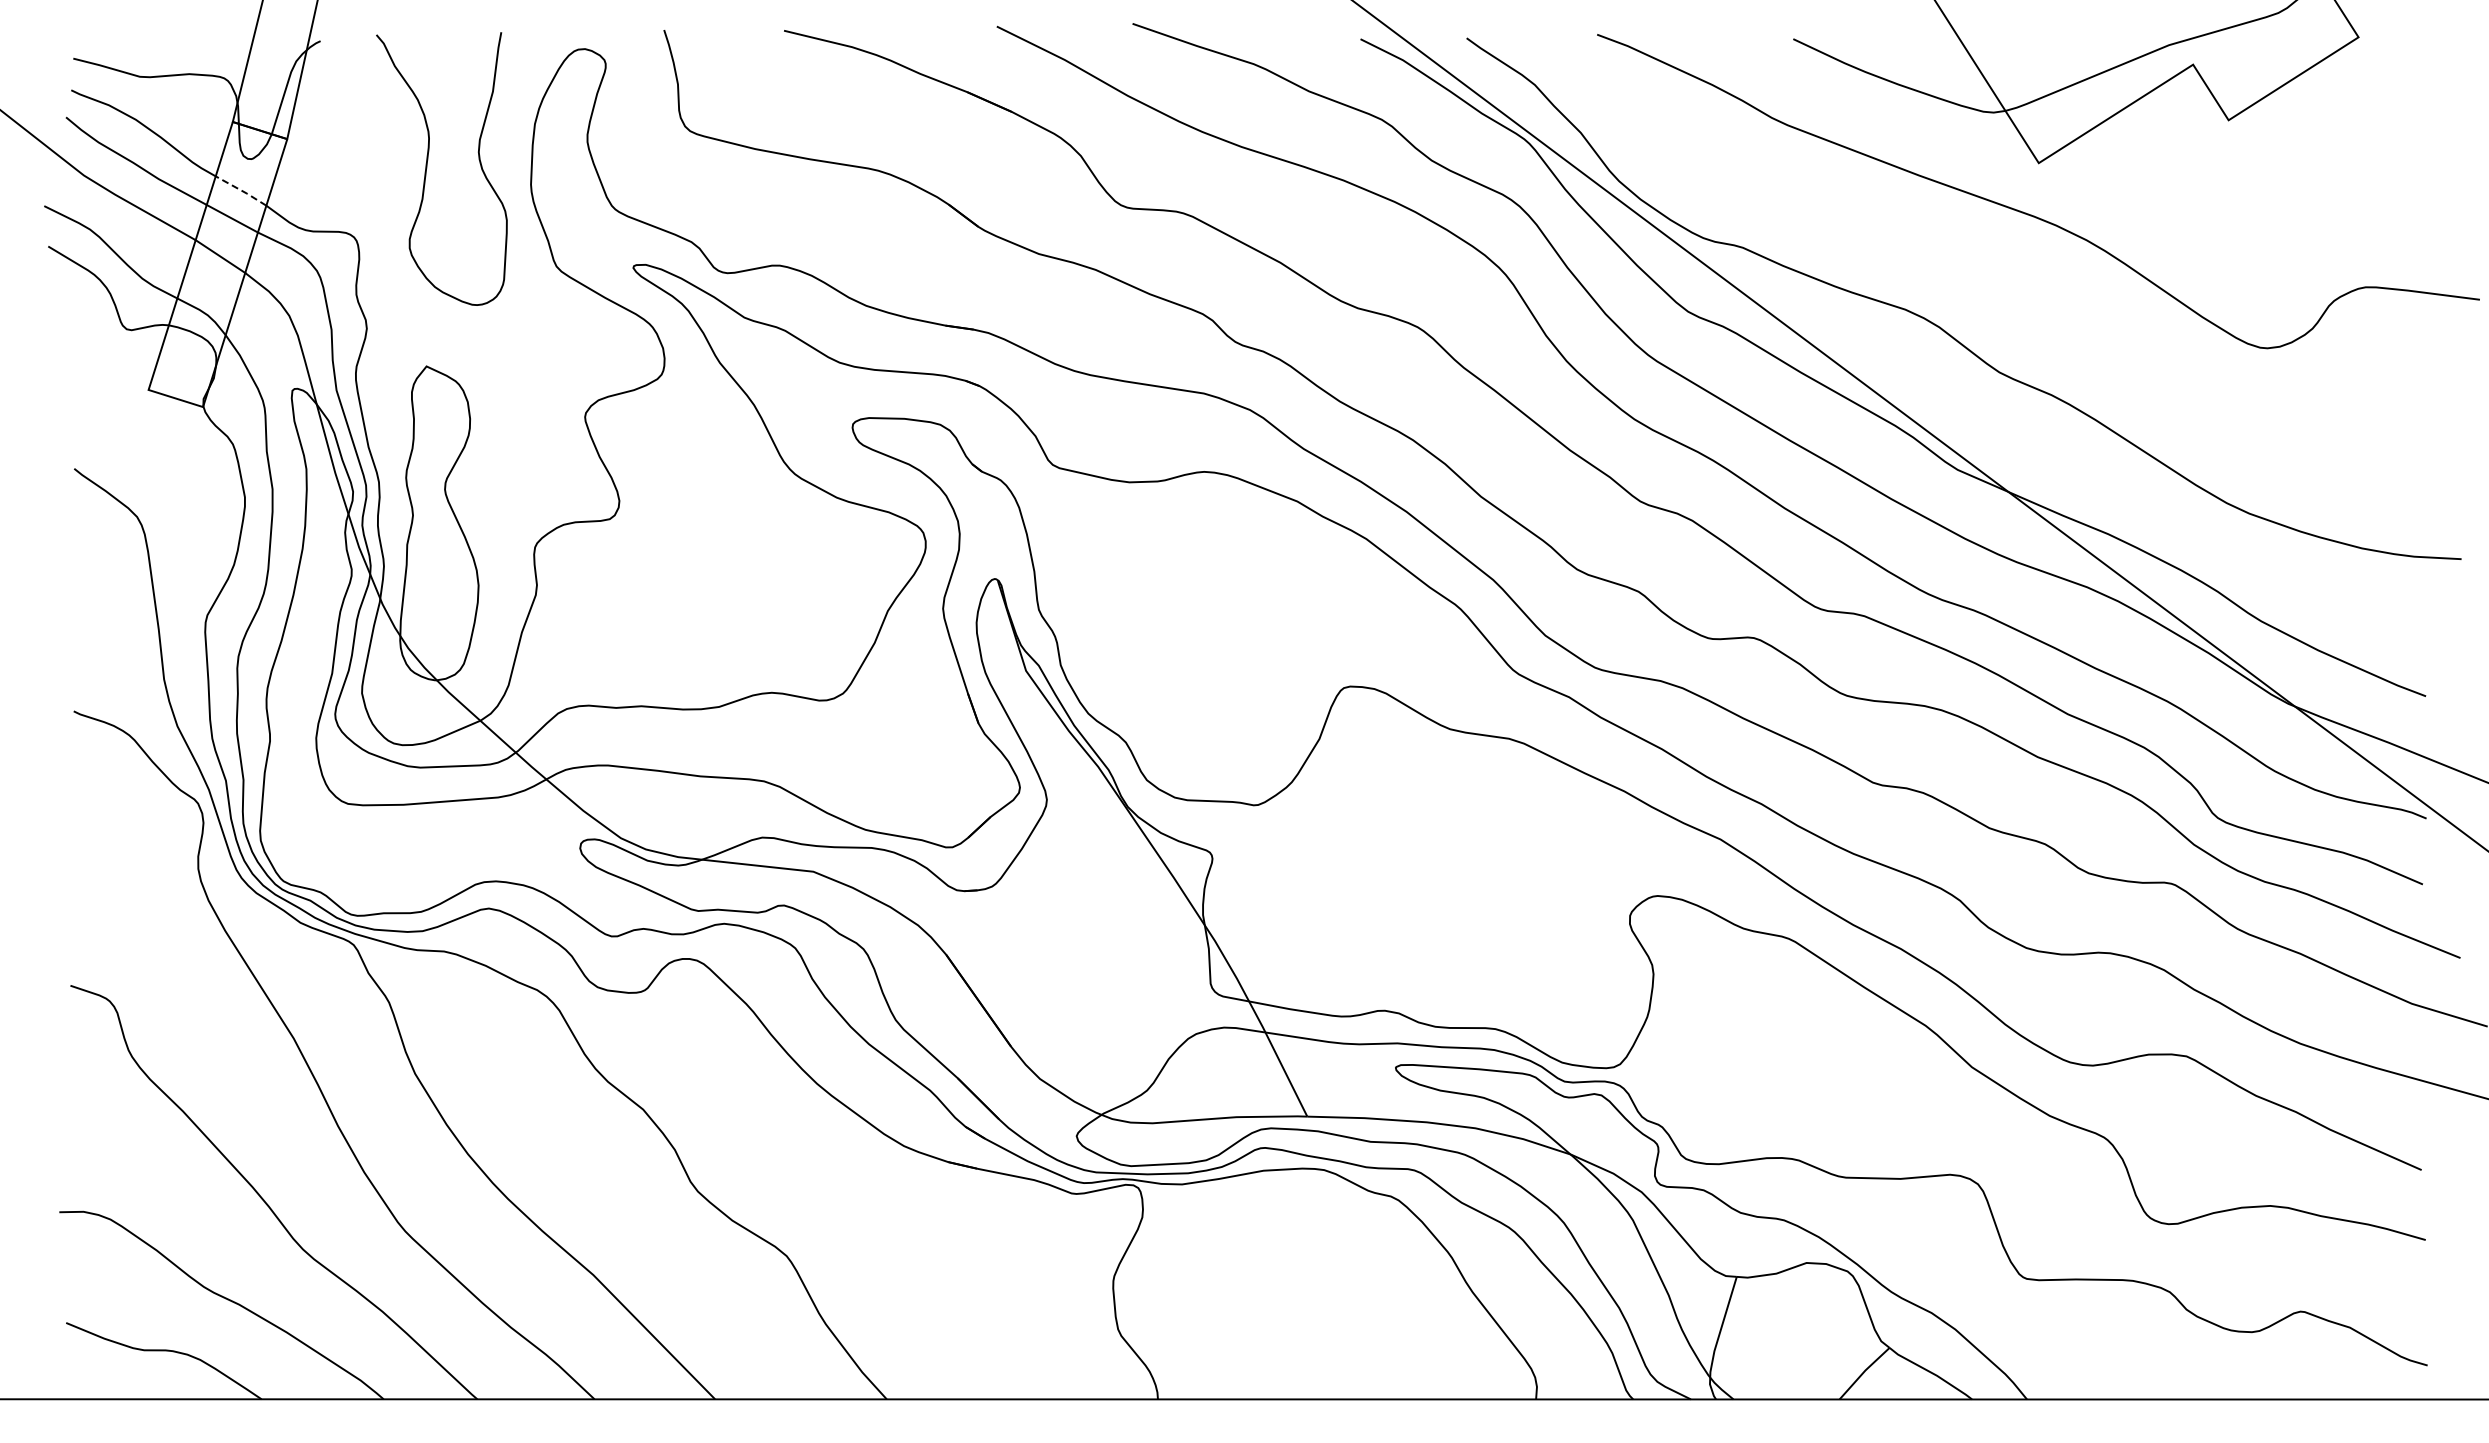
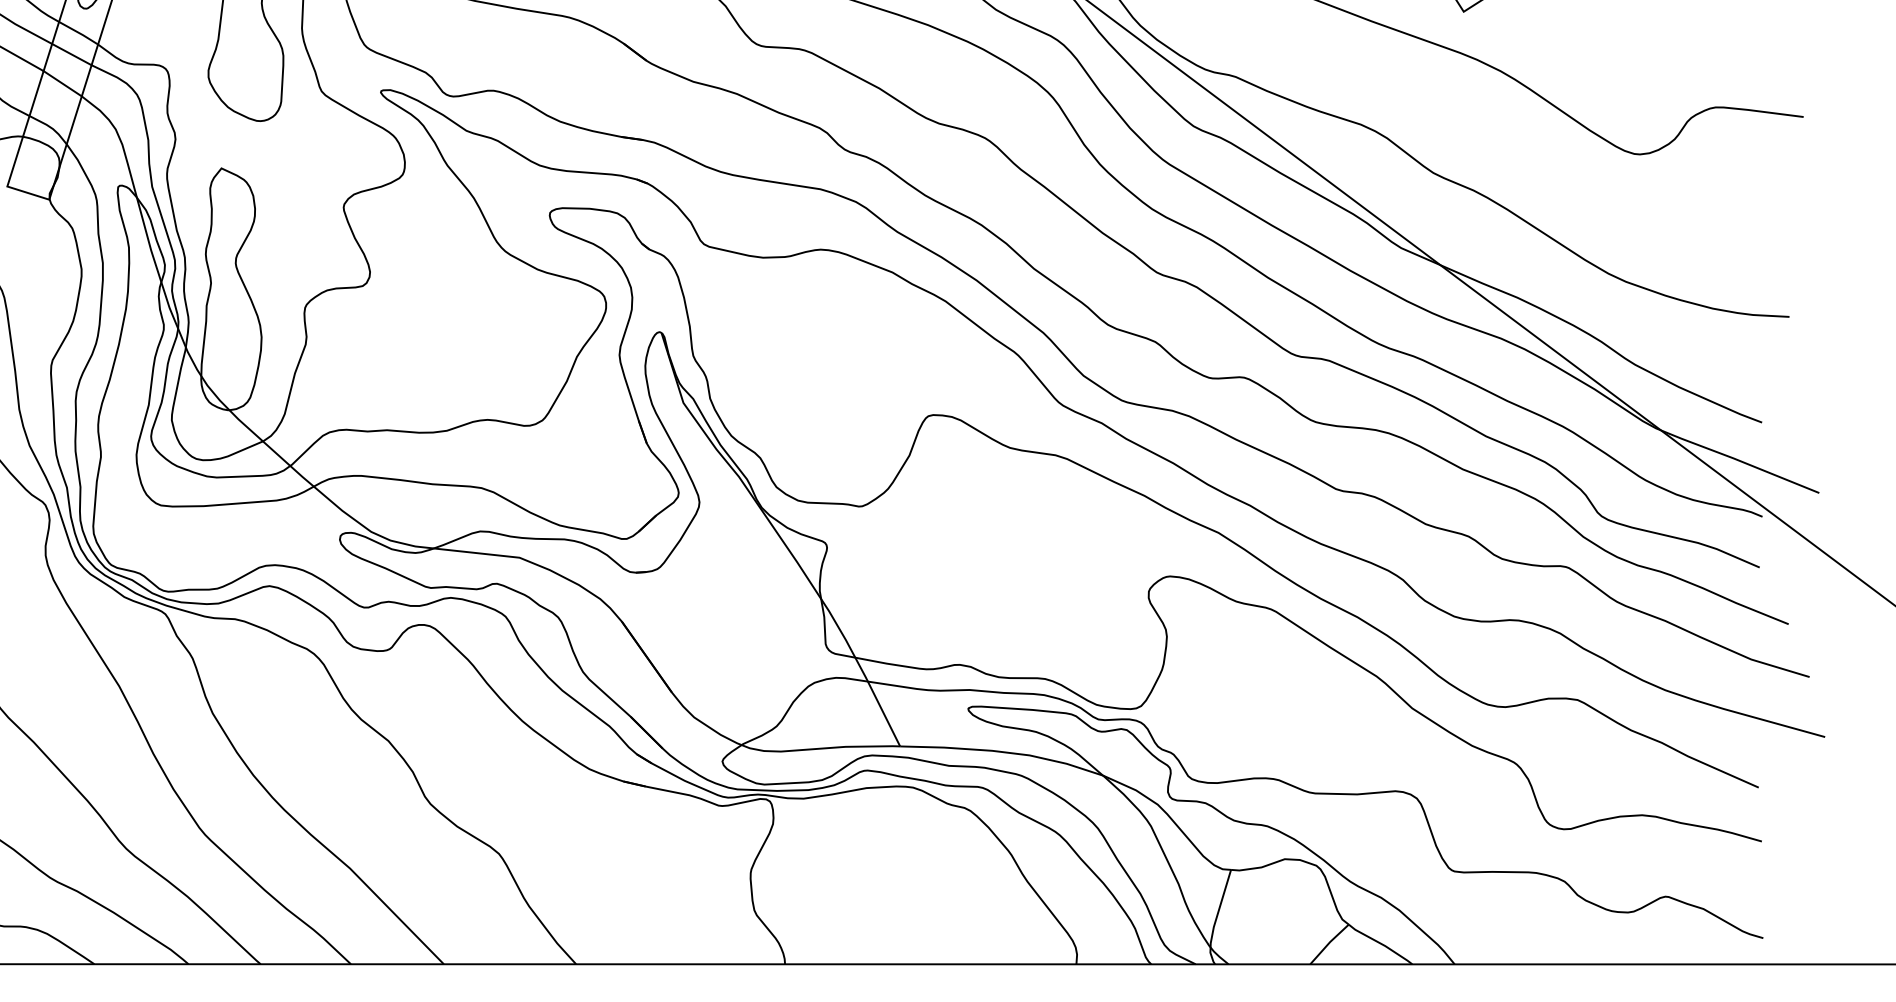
line: (241, 190) -> (78, 32), dashed -> solid

